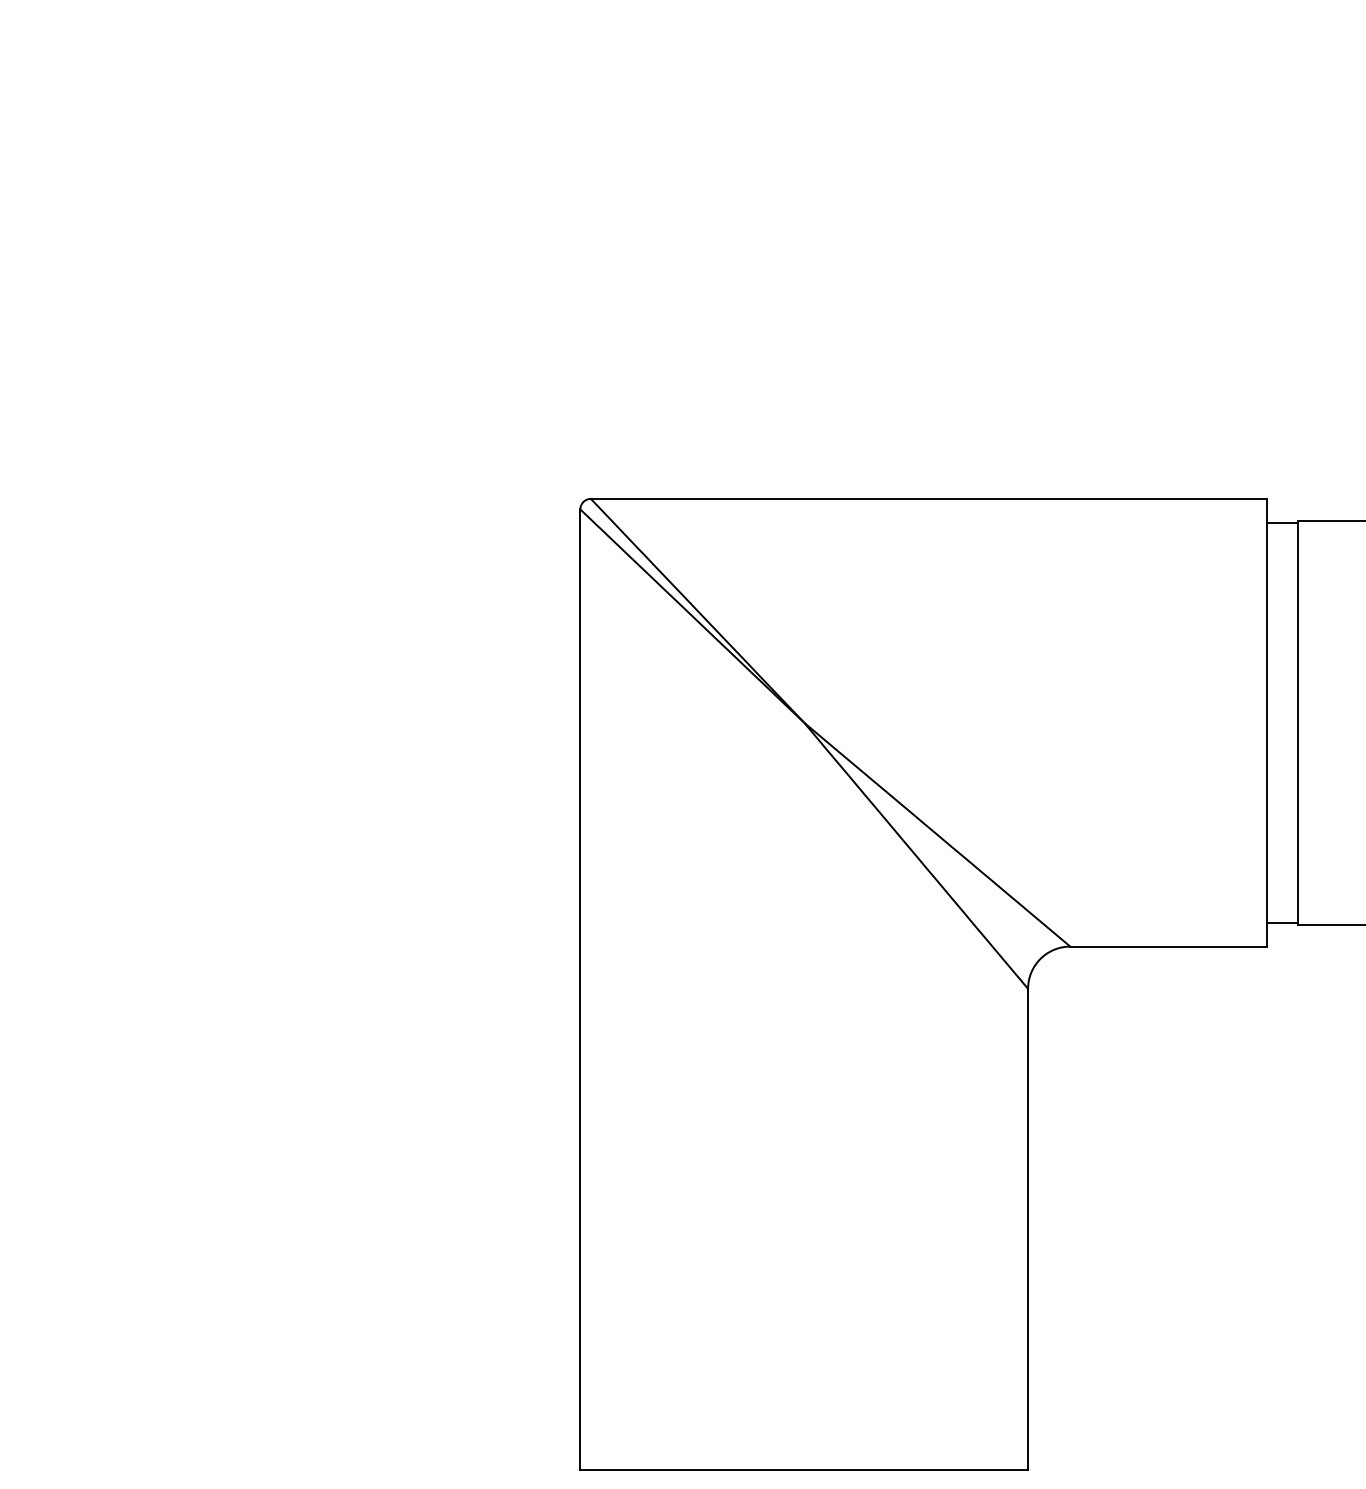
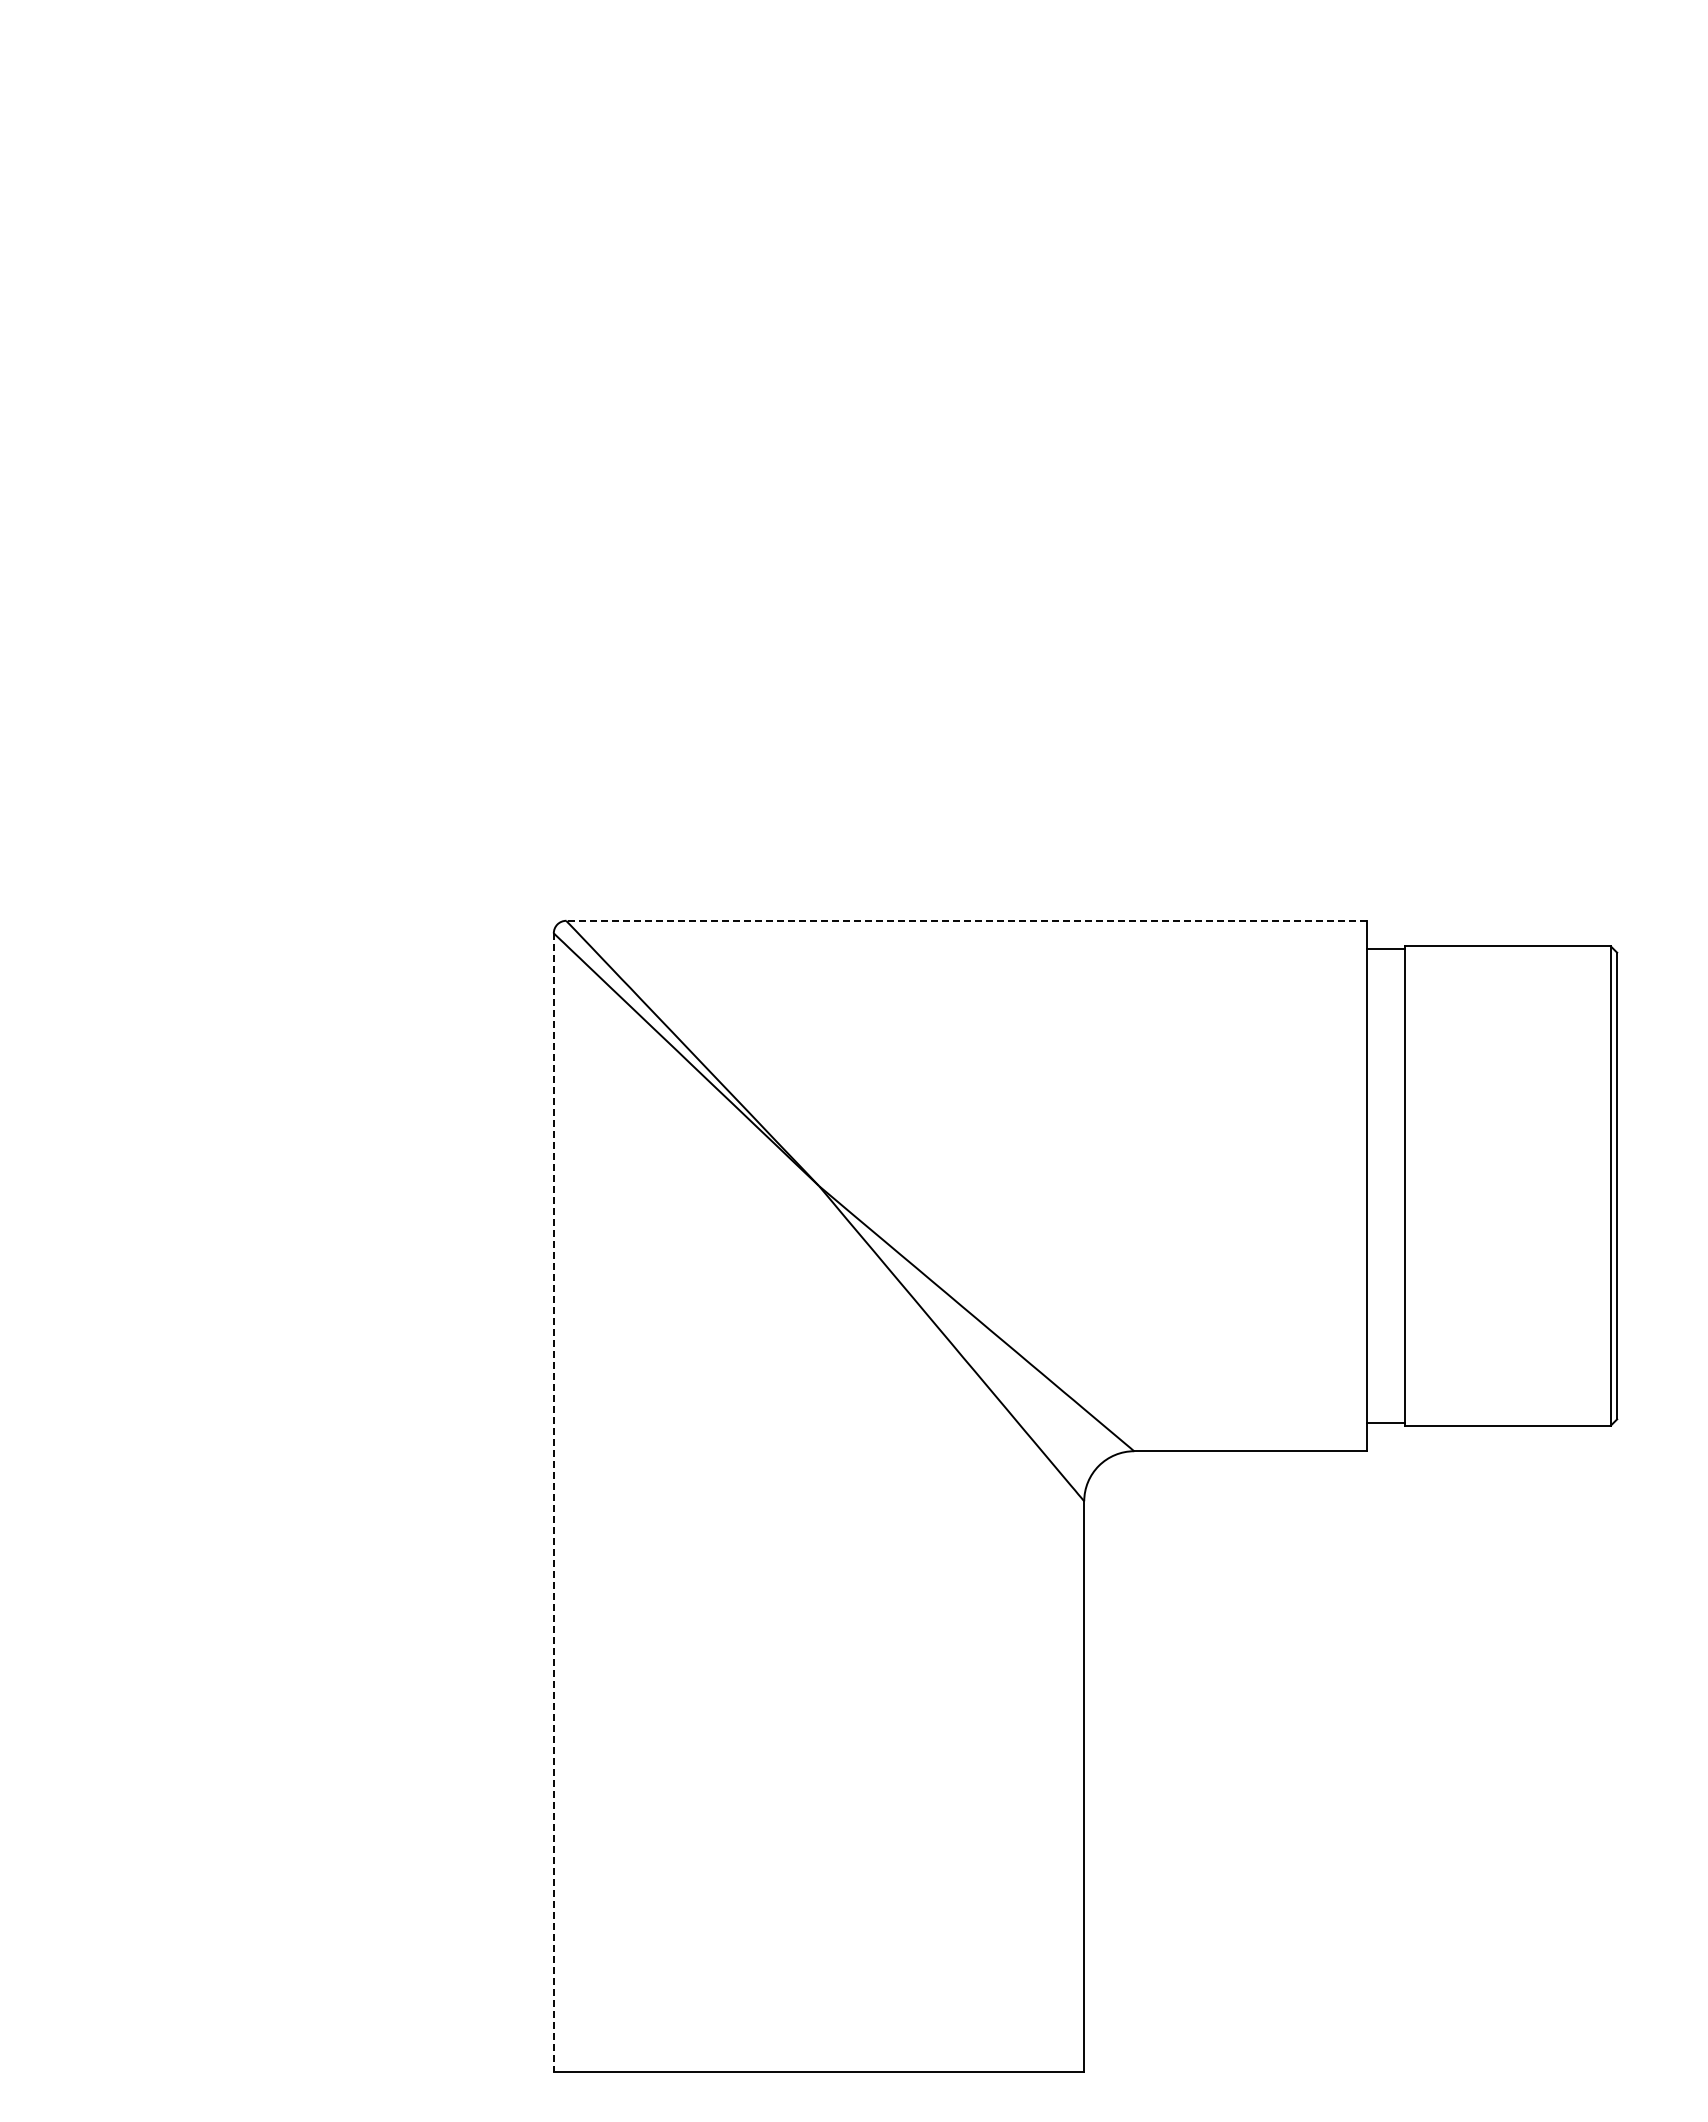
line: (928, 498) -> (966, 920), solid -> dashed
line: (580, 990) -> (553, 1503), solid -> dashed

